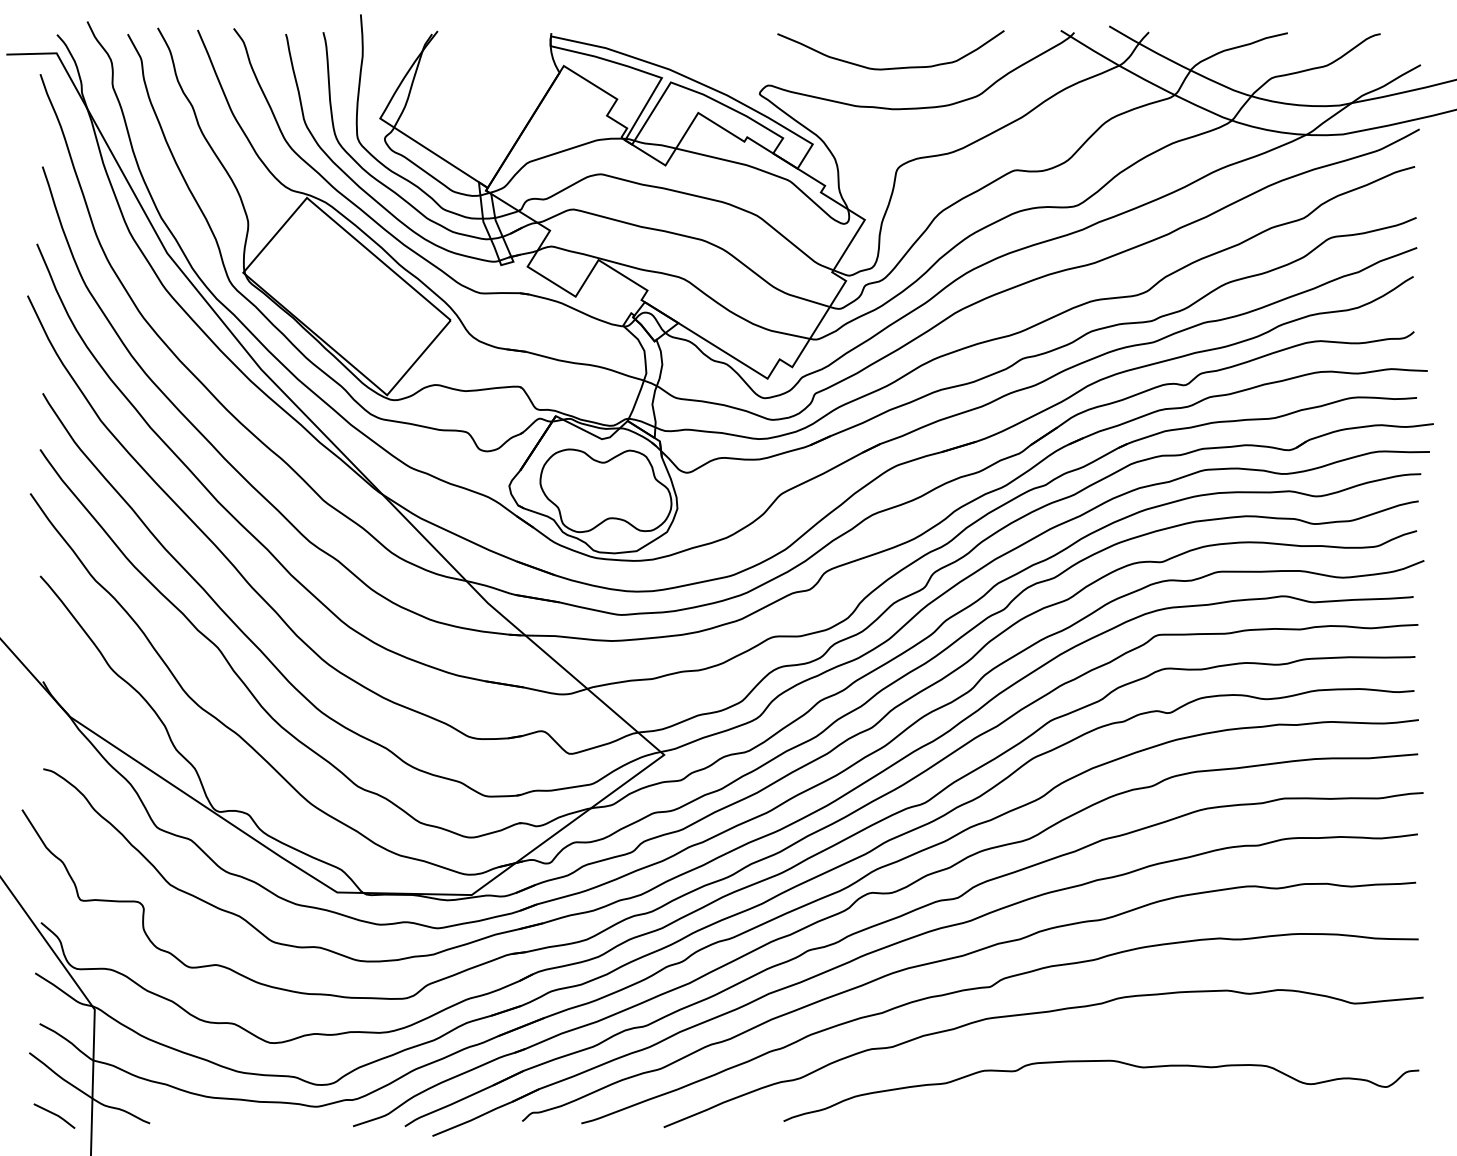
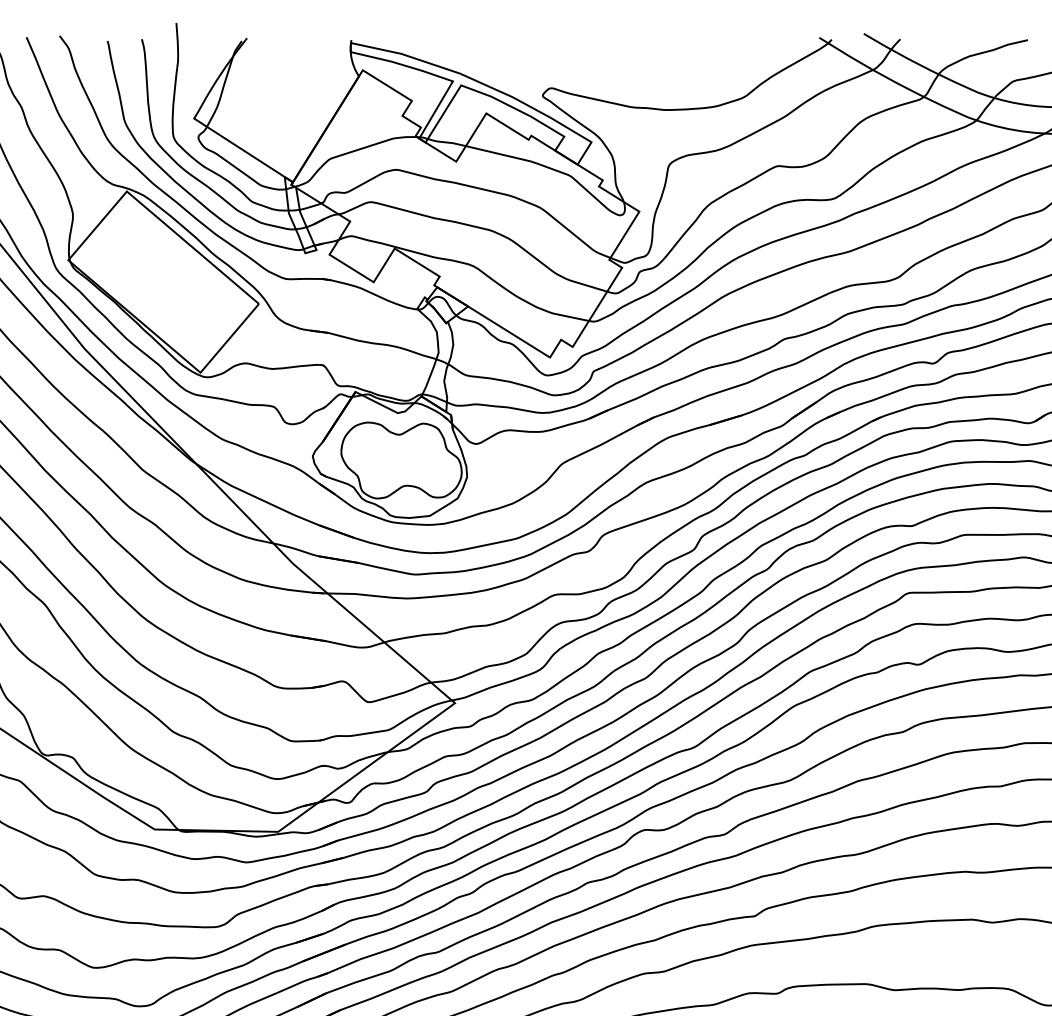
curve: (891, 67) -> (663, 71), removed

